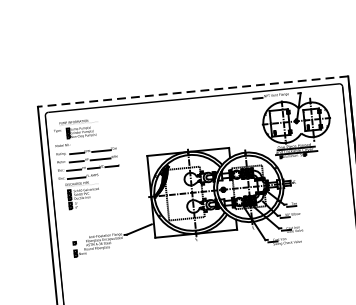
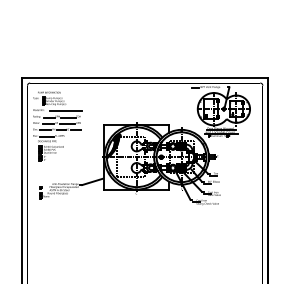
line: (193, 91) -> (145, 77), dashed -> solid
line: (96, 143) -> (65, 111), added

